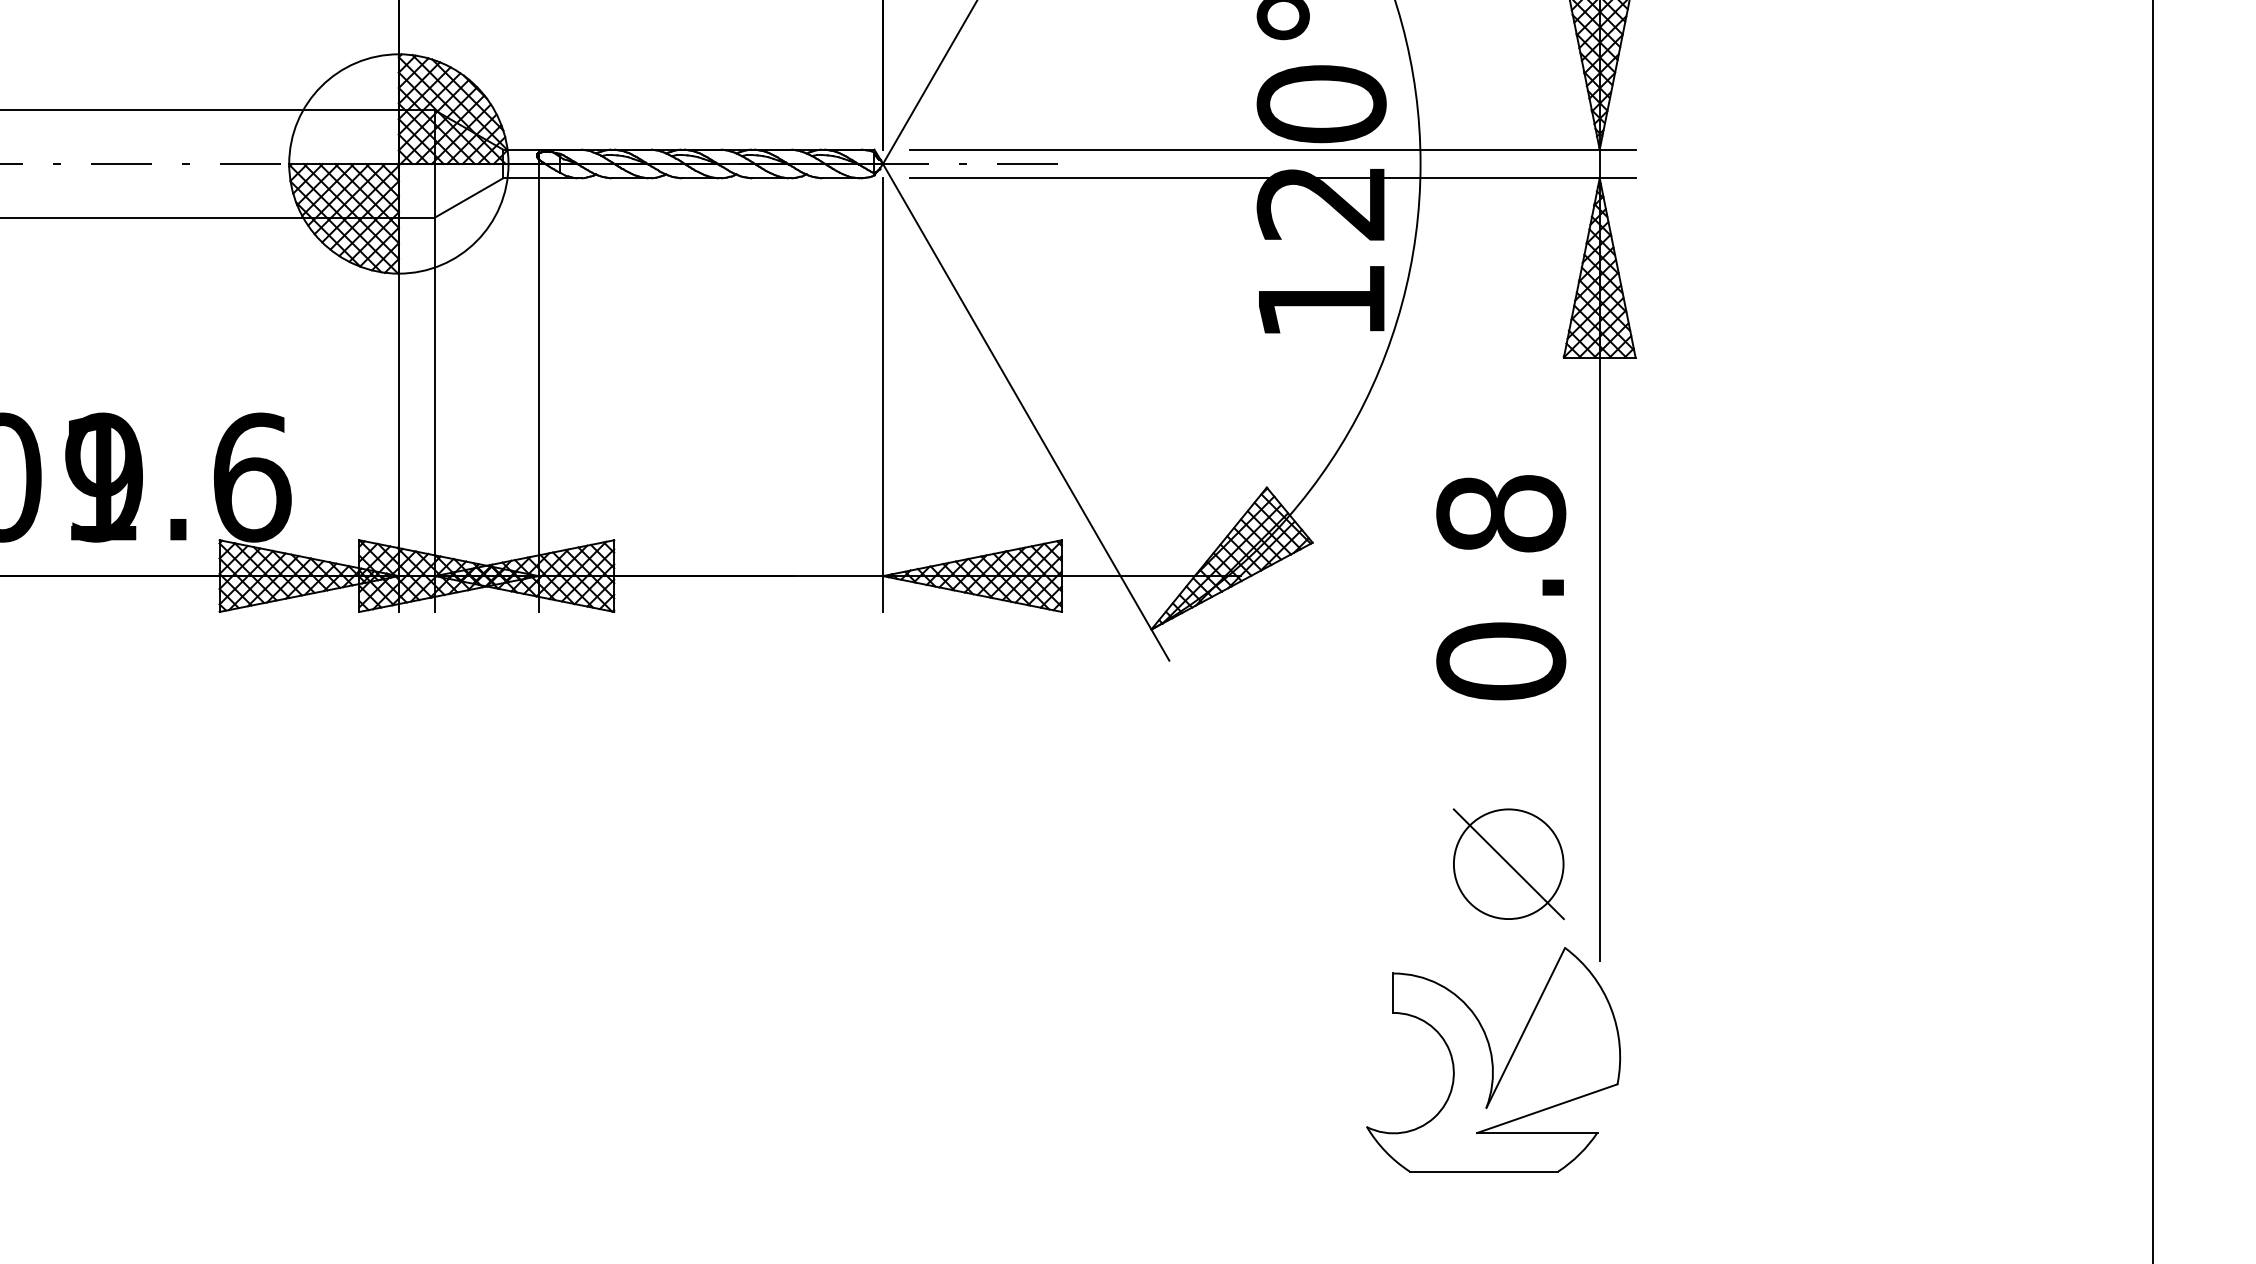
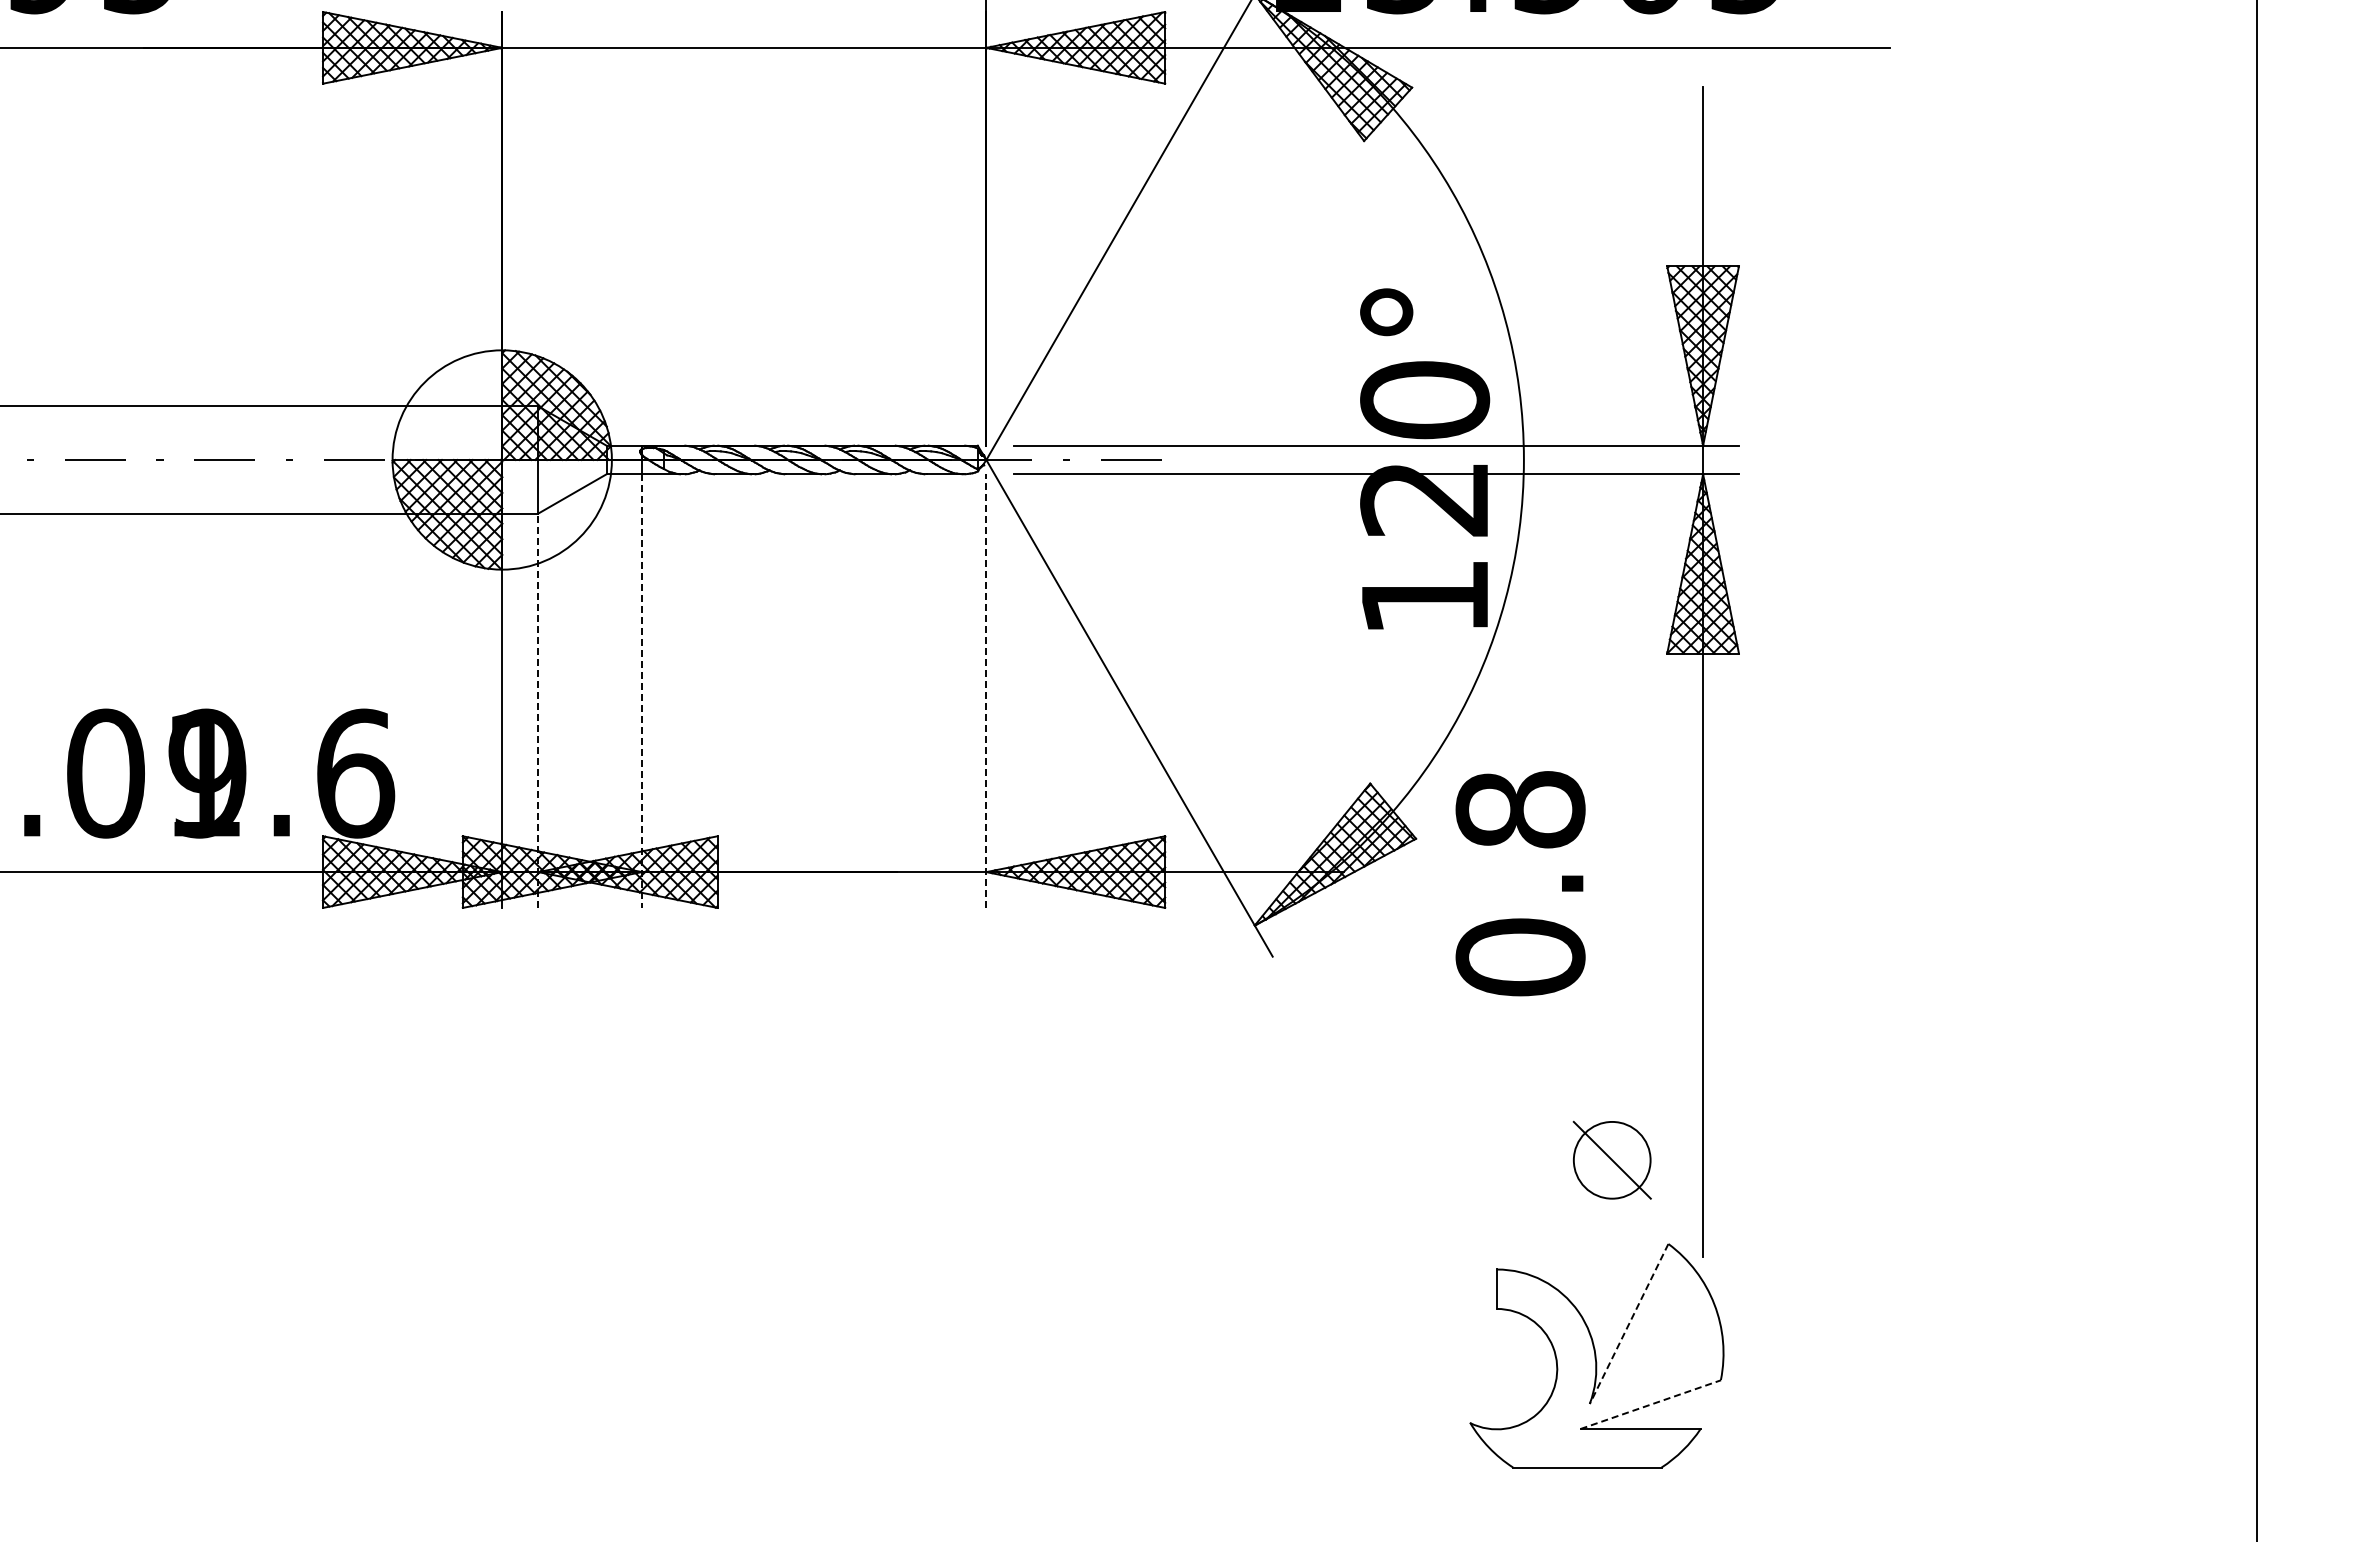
line: (539, 395) -> (642, 691), solid -> dashed
line: (883, 395) -> (986, 691), solid -> dashed
line: (435, 414) -> (538, 710), solid -> dashed
text: (1501, 587) -> (1520, 883), moved
part: (1509, 864) -> (1612, 1160), size x0.7
line: (1525, 1028) -> (1628, 1324), solid -> dashed
line: (1548, 1108) -> (1651, 1404), solid -> dashed

